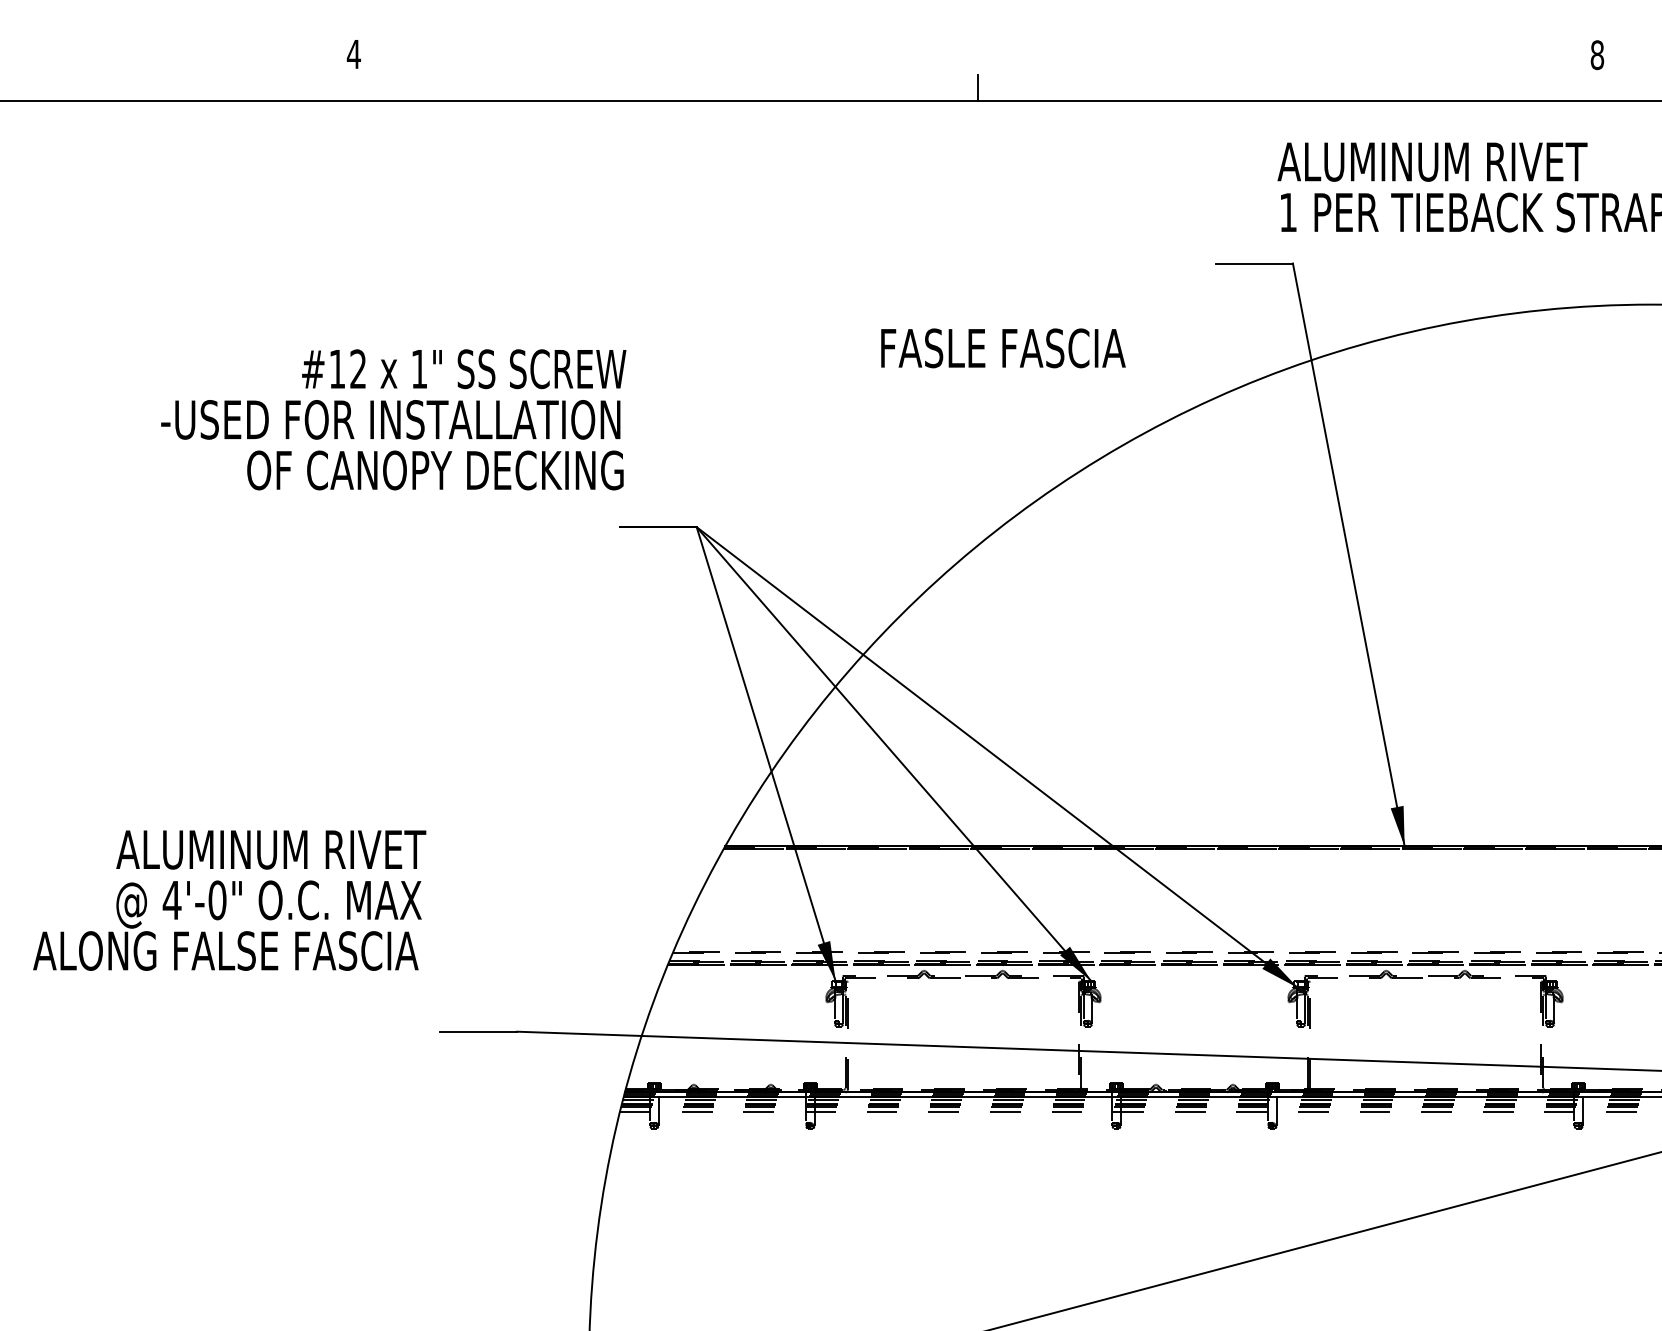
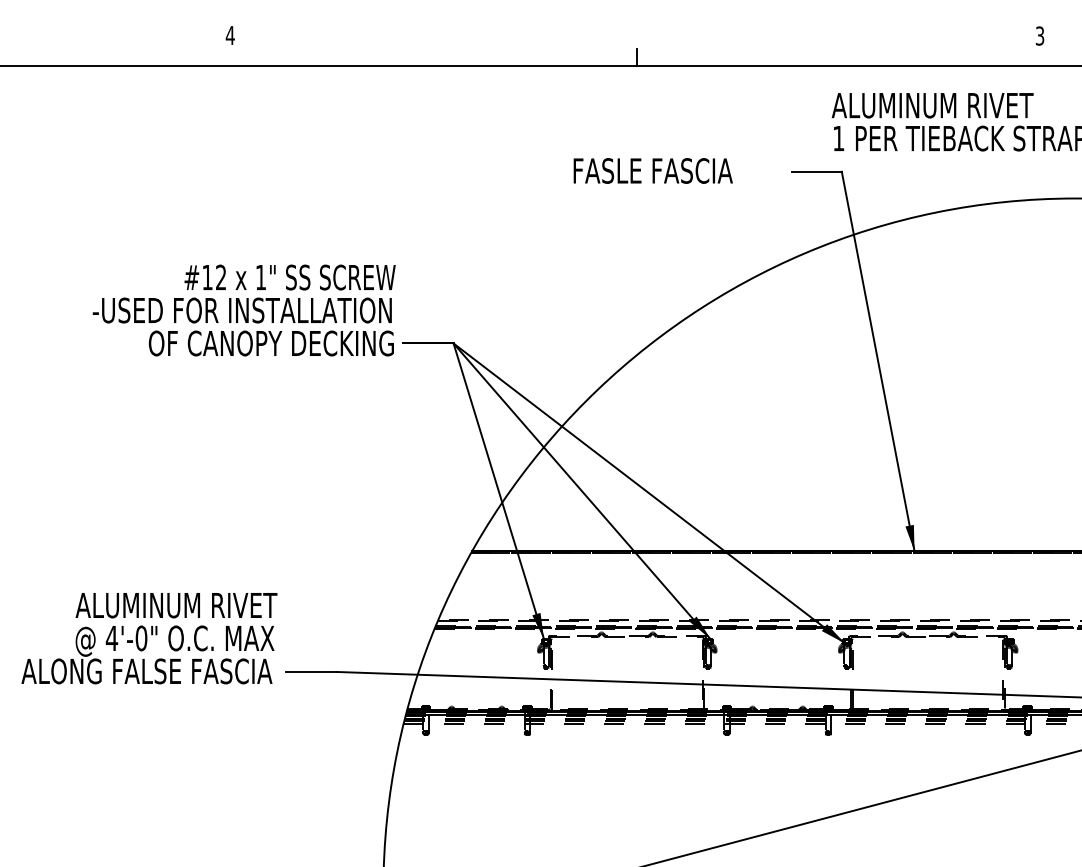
text: (1596, 54) -> (1039, 35), 8 -> 3
text: (1002, 347) -> (652, 170), moved
text: (392, 419) -> (243, 310), moved
text: (229, 900) -> (149, 638), moved

